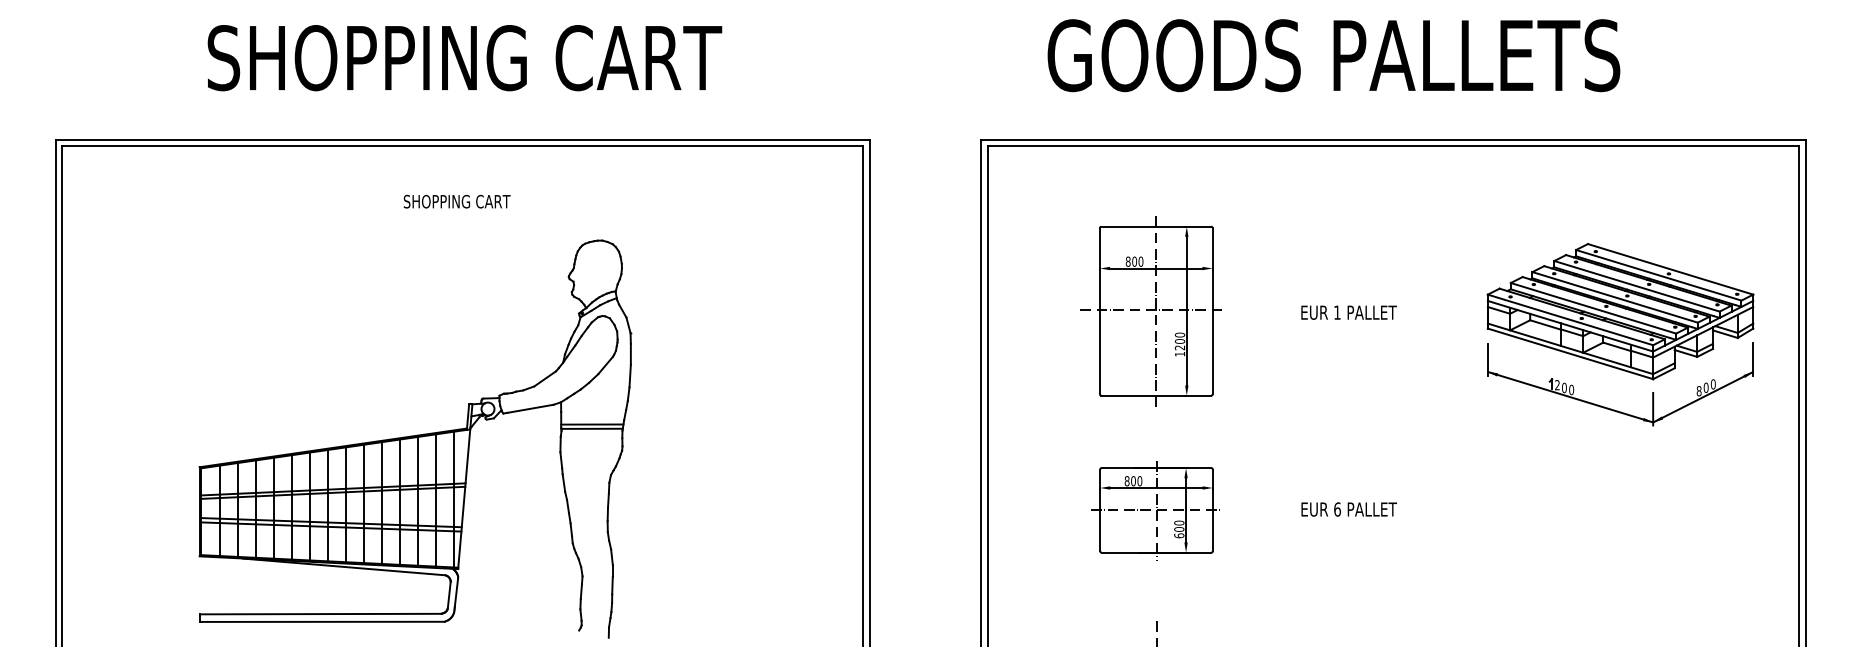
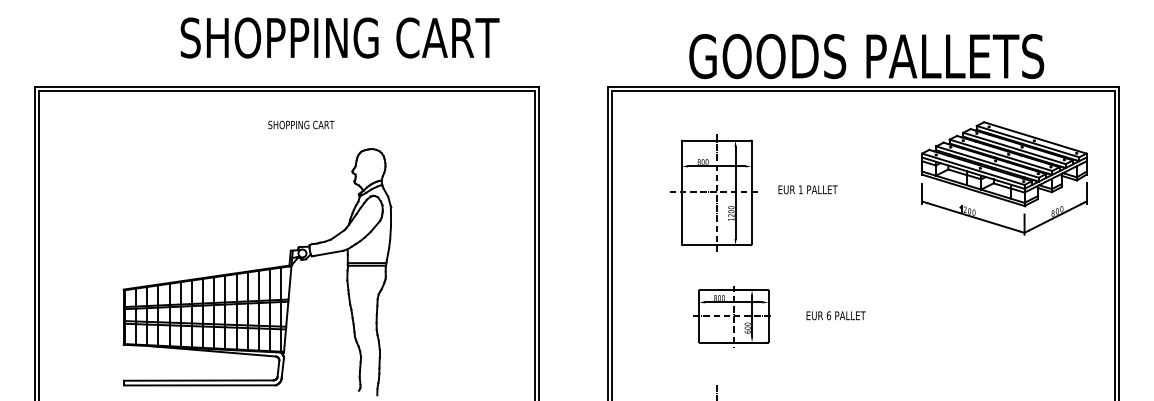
text: (1333, 55) -> (866, 56), moved
text: (463, 57) -> (339, 37), moved
text: (457, 200) -> (301, 124), moved
text: (1348, 312) -> (807, 189), moved
part: (1620, 334) -> (1004, 178), moved
part: (1152, 510) -> (731, 316), moved

